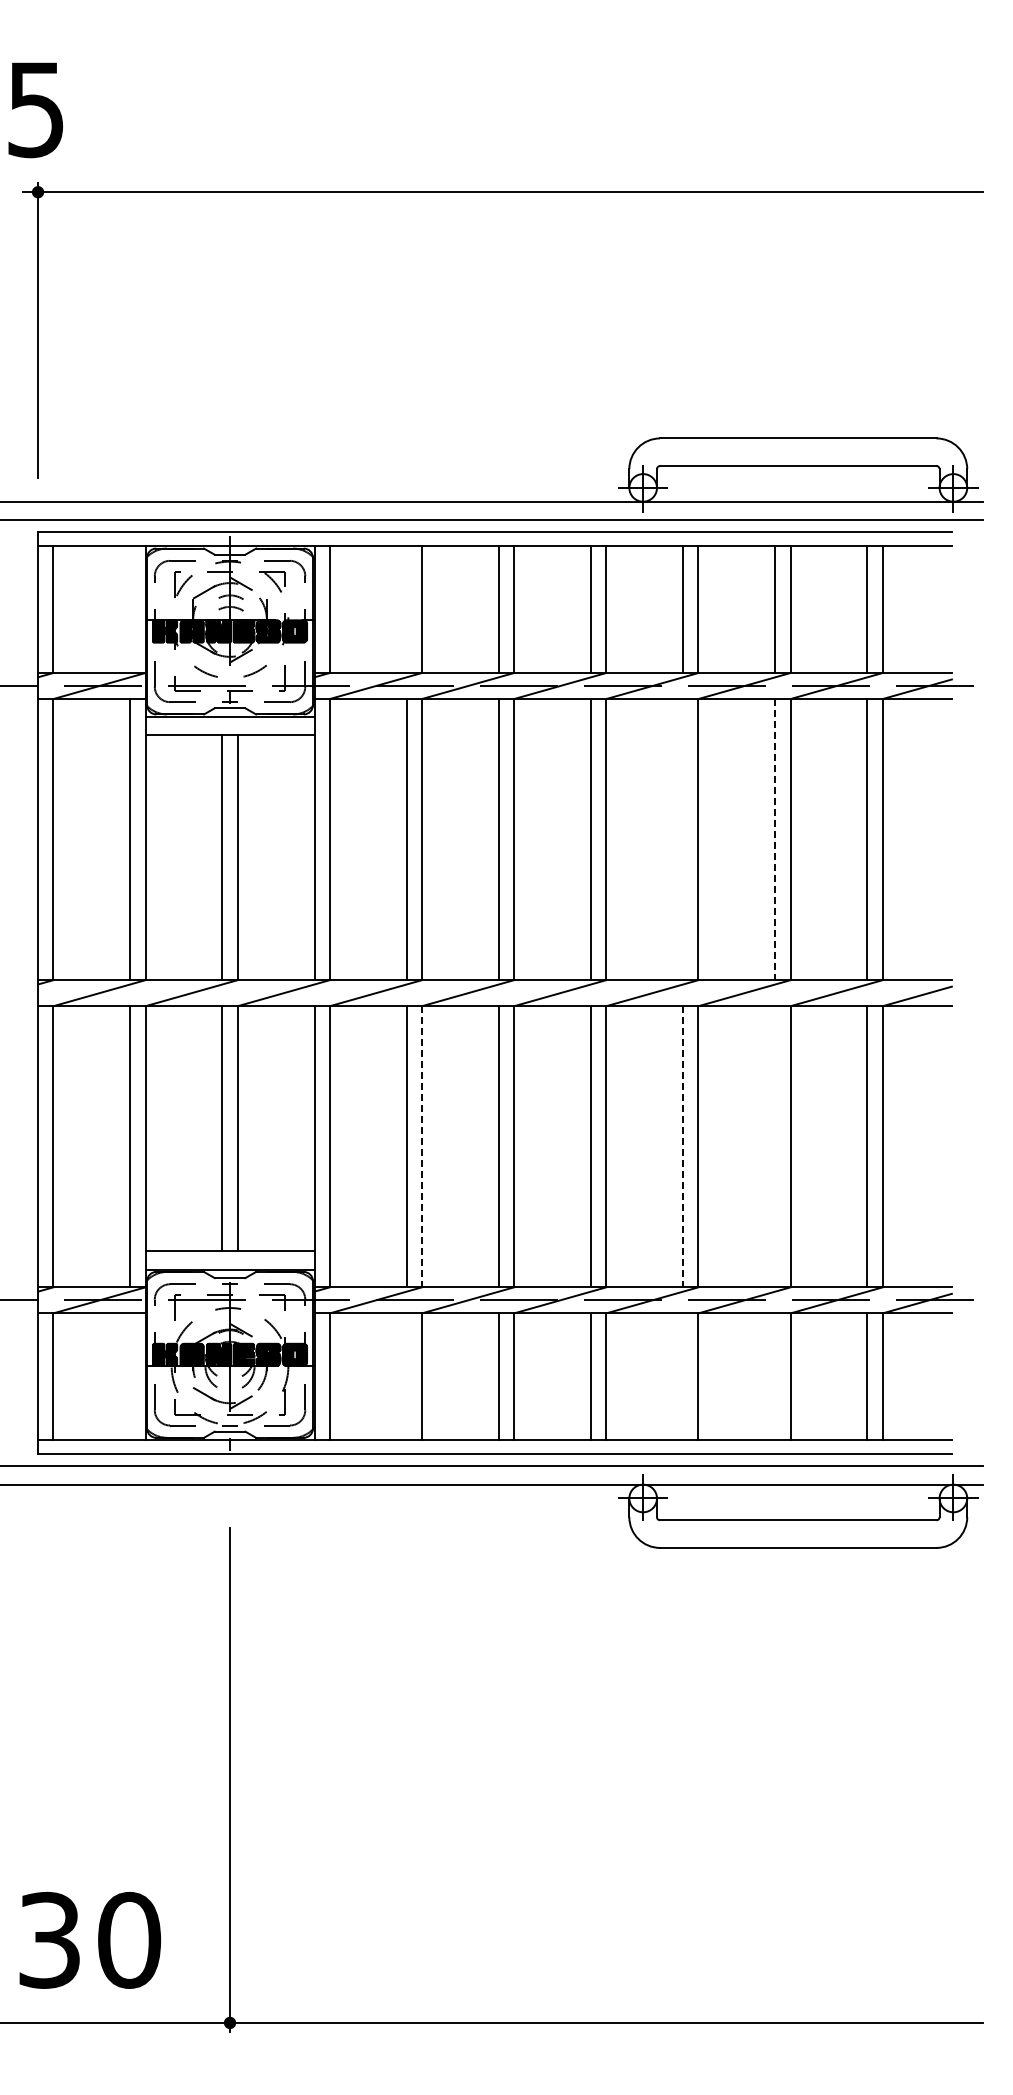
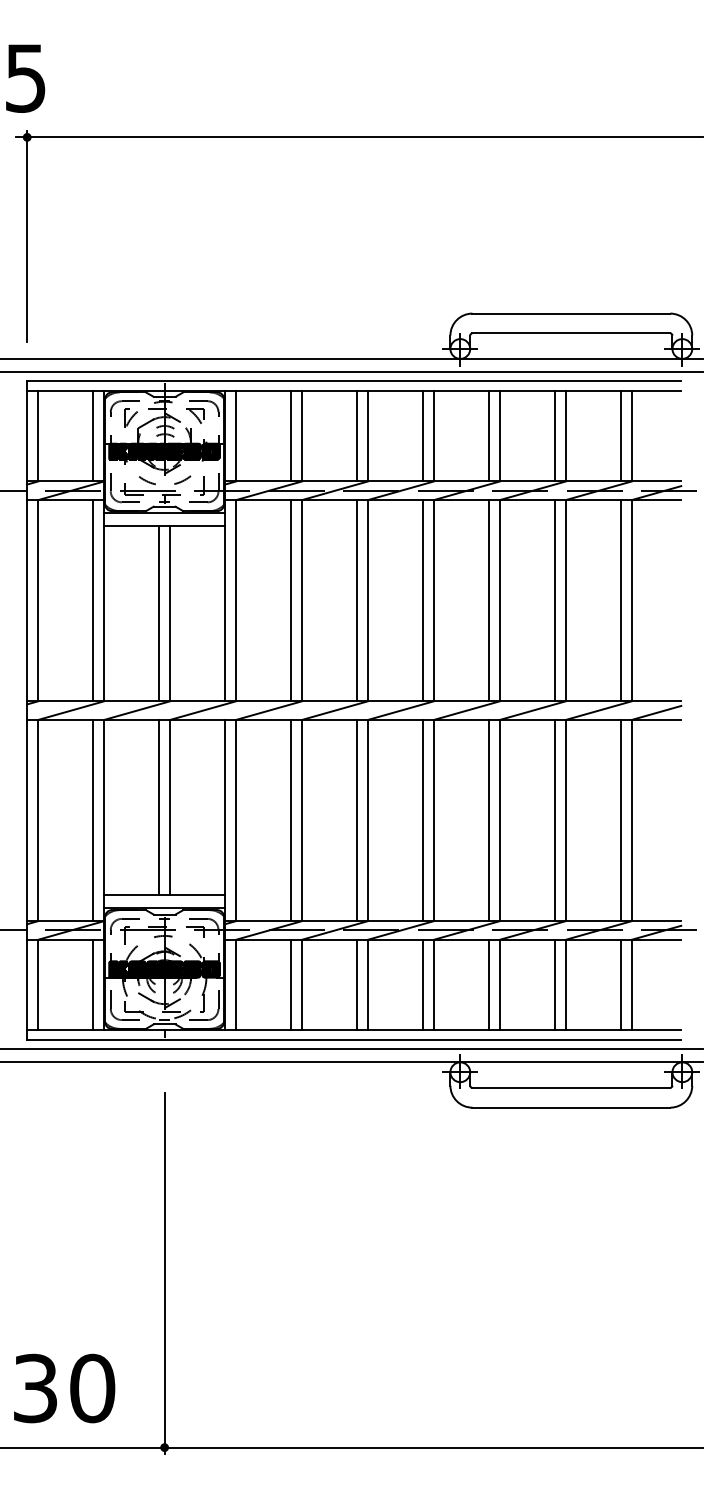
line: (130, 609) -> (93, 436), added
line: (406, 609) -> (290, 436), added
line: (683, 839) -> (489, 600), added
line: (775, 839) -> (555, 600), dashed -> solid
line: (422, 1146) -> (302, 820), dashed -> solid
line: (683, 1146) -> (489, 820), dashed -> solid
line: (775, 1146) -> (555, 820), added
line: (130, 1376) -> (93, 984), added
line: (406, 1376) -> (290, 984), added
line: (683, 1376) -> (489, 984), added
line: (775, 1376) -> (555, 984), added

